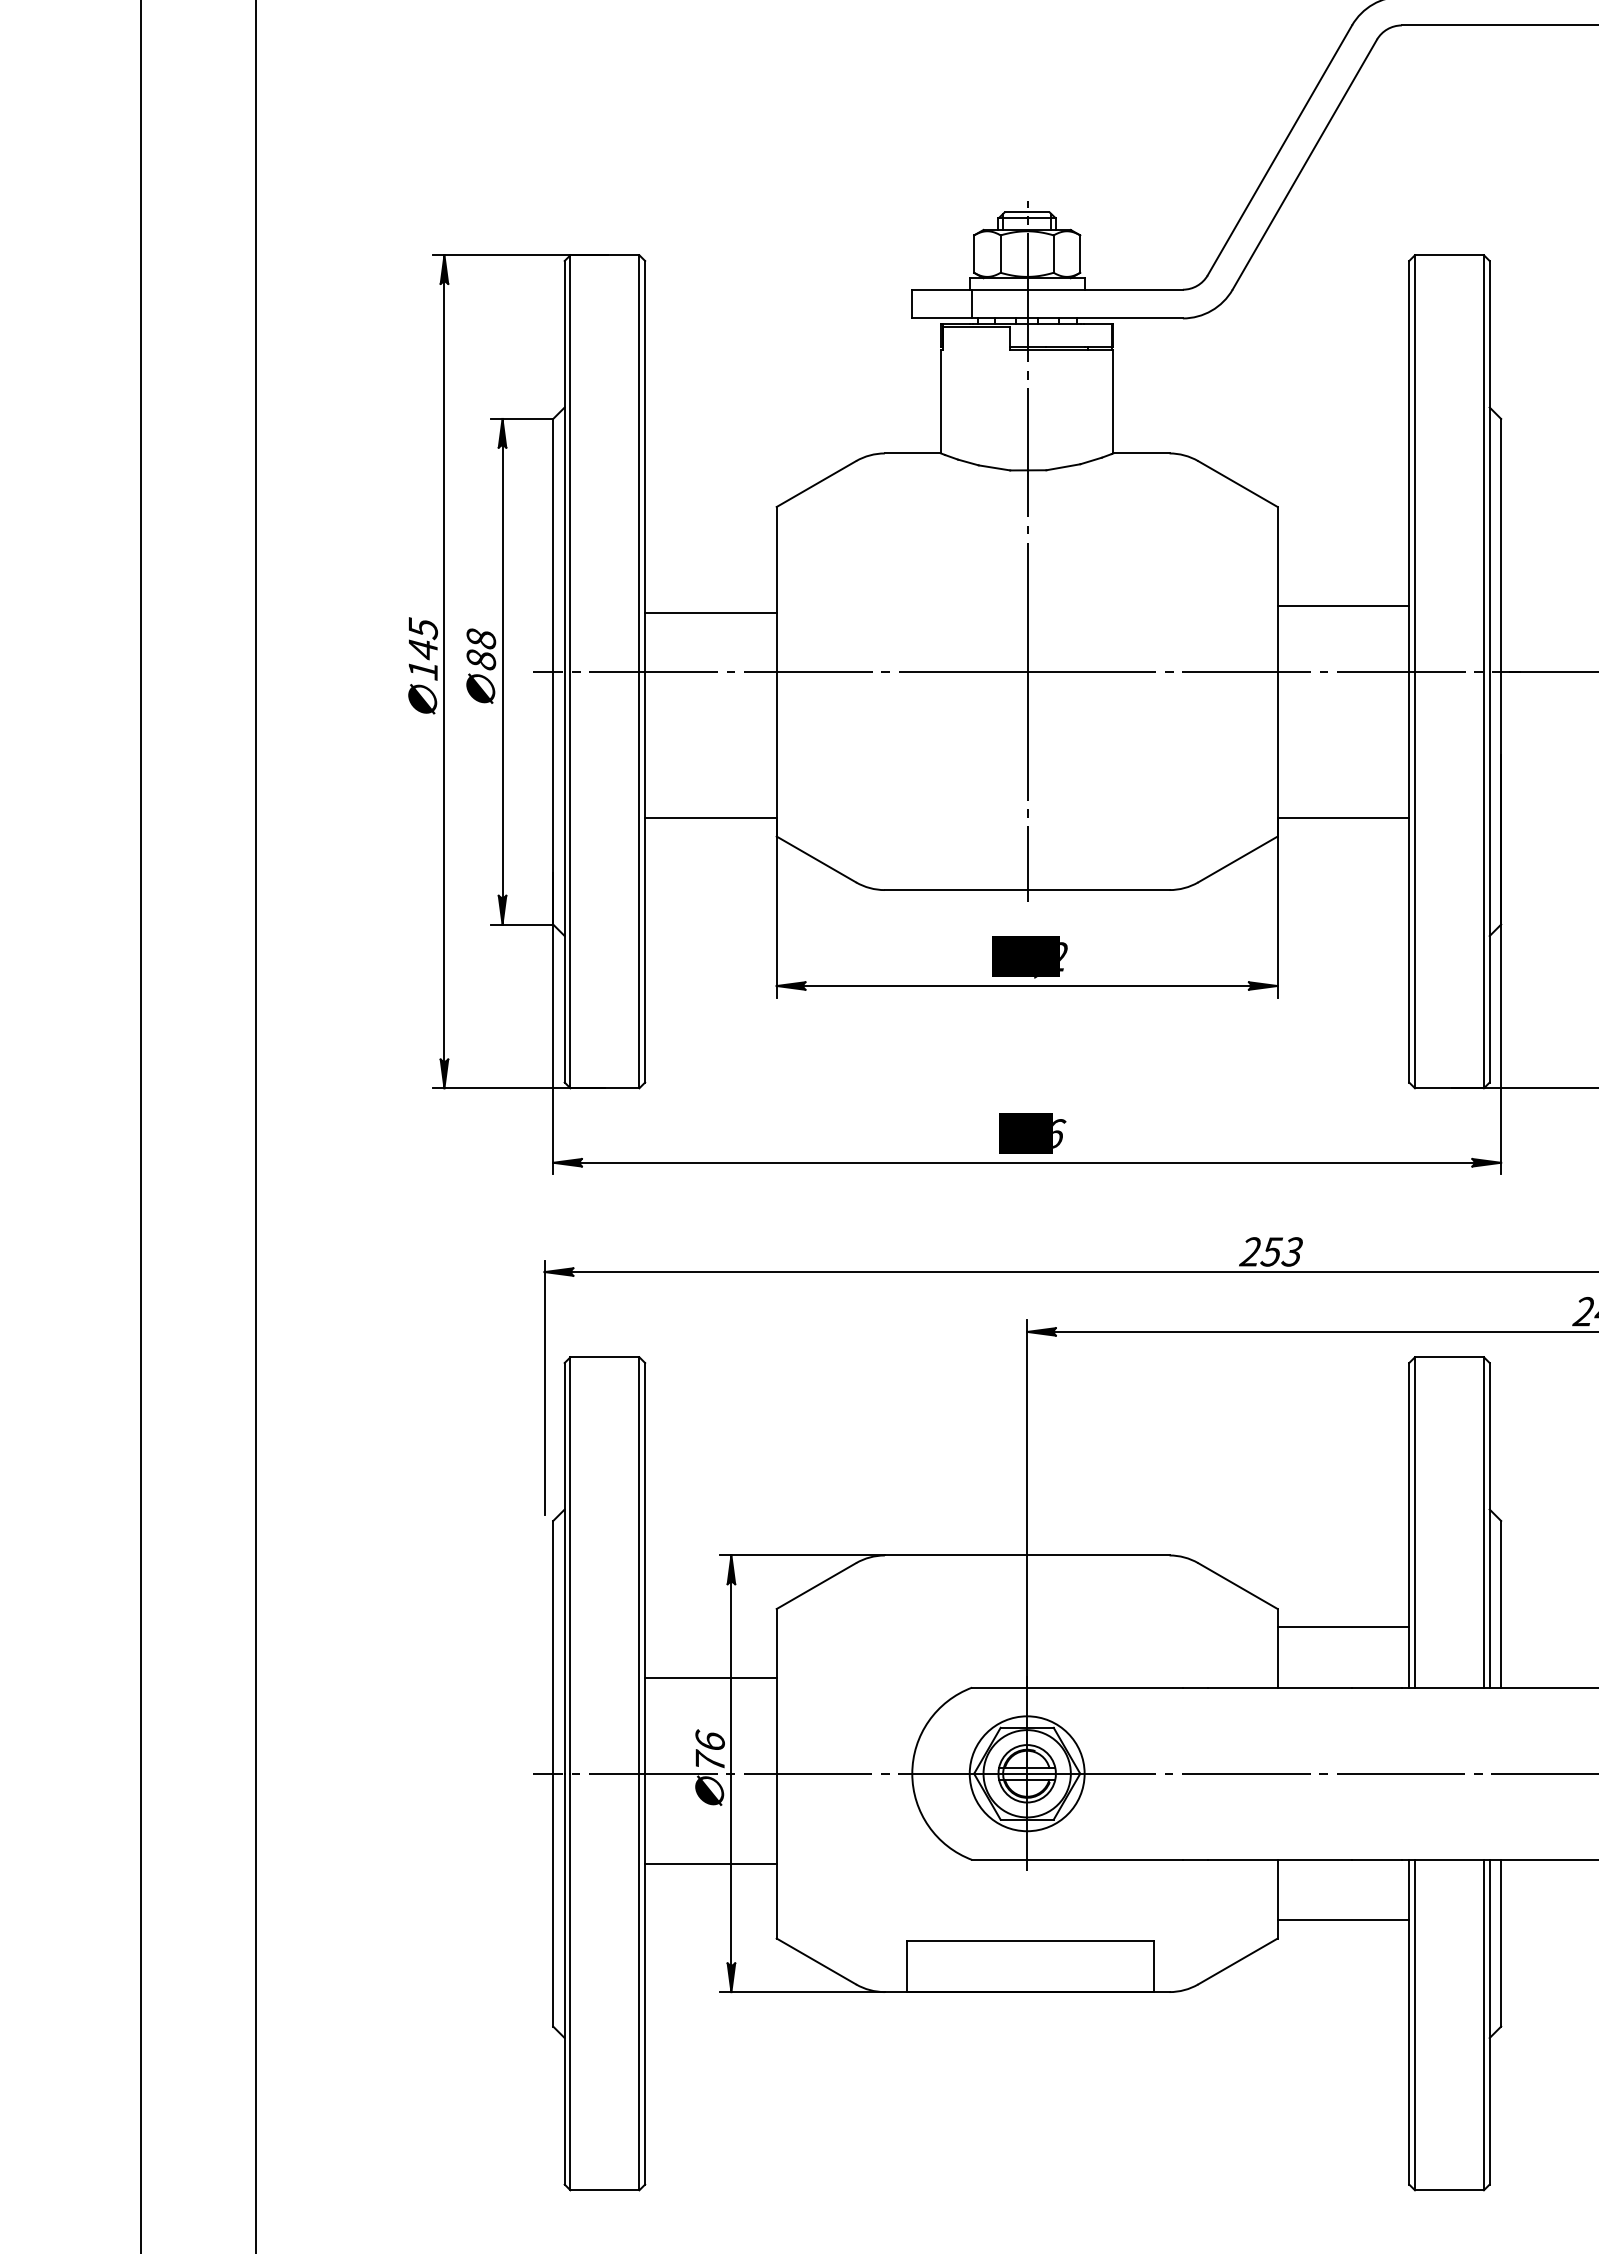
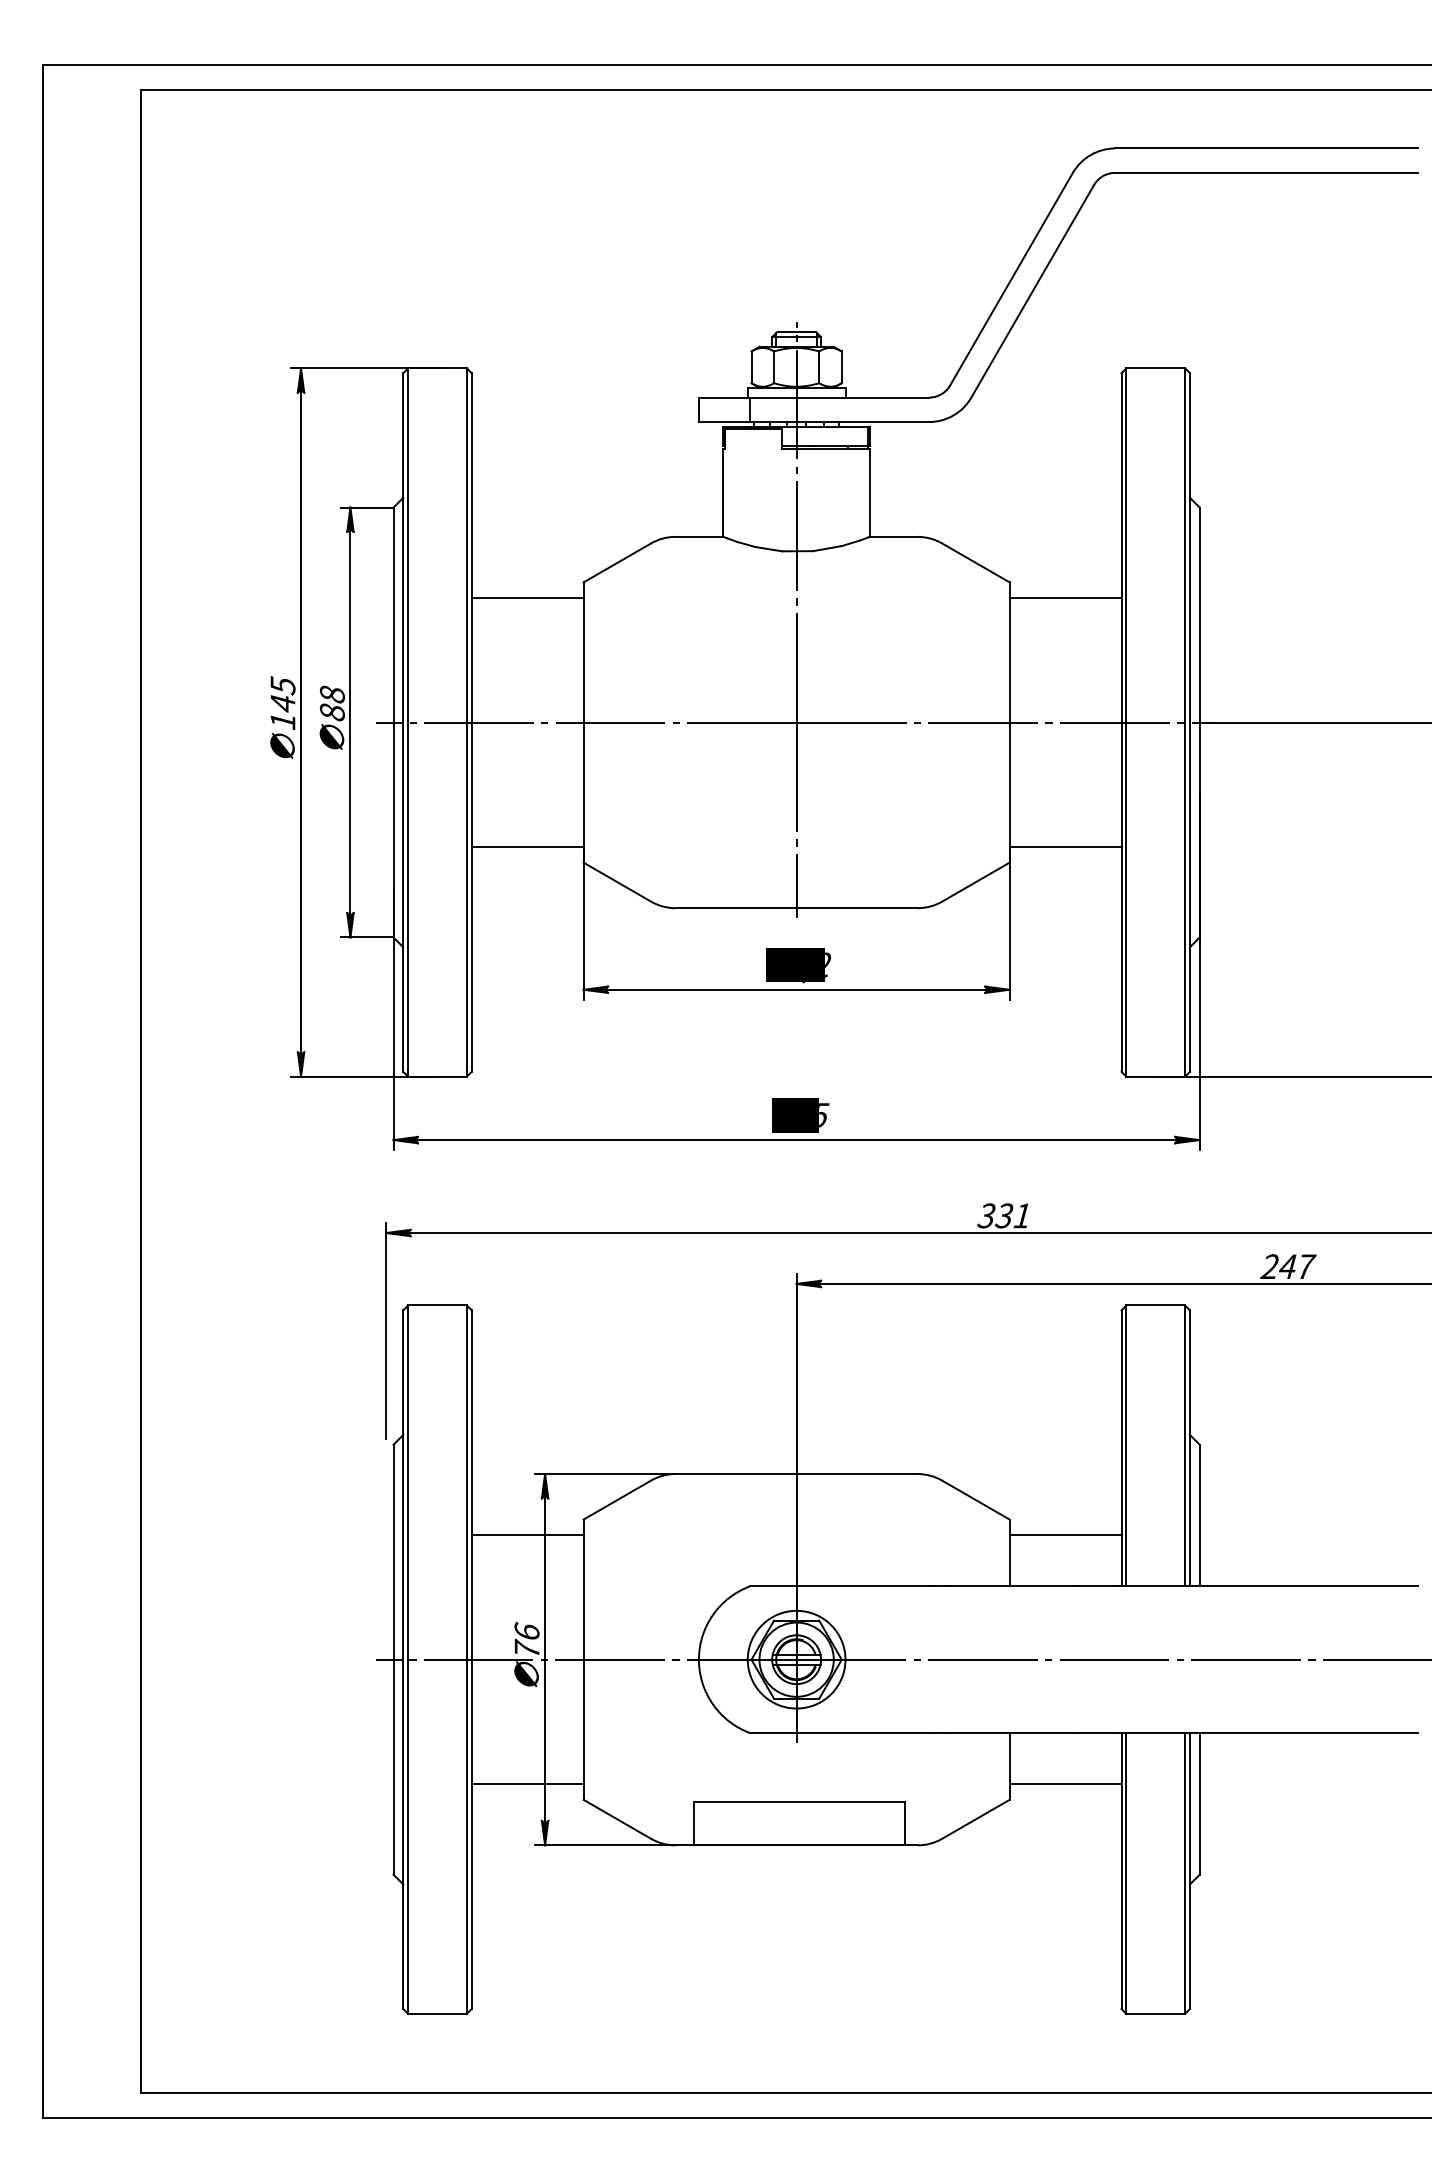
line: (1343, 605) -> (1065, 597), moved
line: (710, 612) -> (527, 597), moved
text: (1059, 1132) -> (824, 1114), 106 -> 165
text: (1270, 1251) -> (1003, 1215), 253 -> 331
line: (710, 1678) -> (527, 1535), moved
line: (710, 1864) -> (527, 1784), moved

